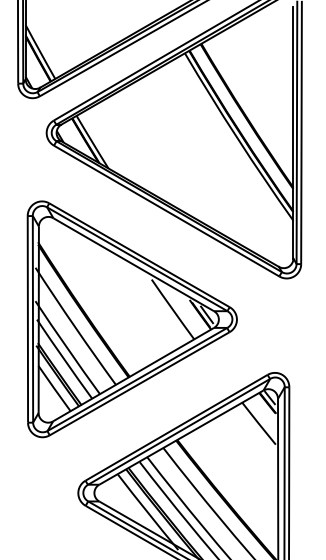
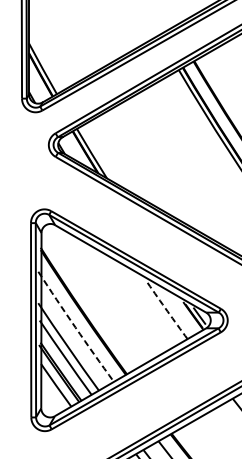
arc: (172, 309) -> (167, 311), solid -> dashed
arc: (75, 326) -> (75, 327), solid -> dashed

